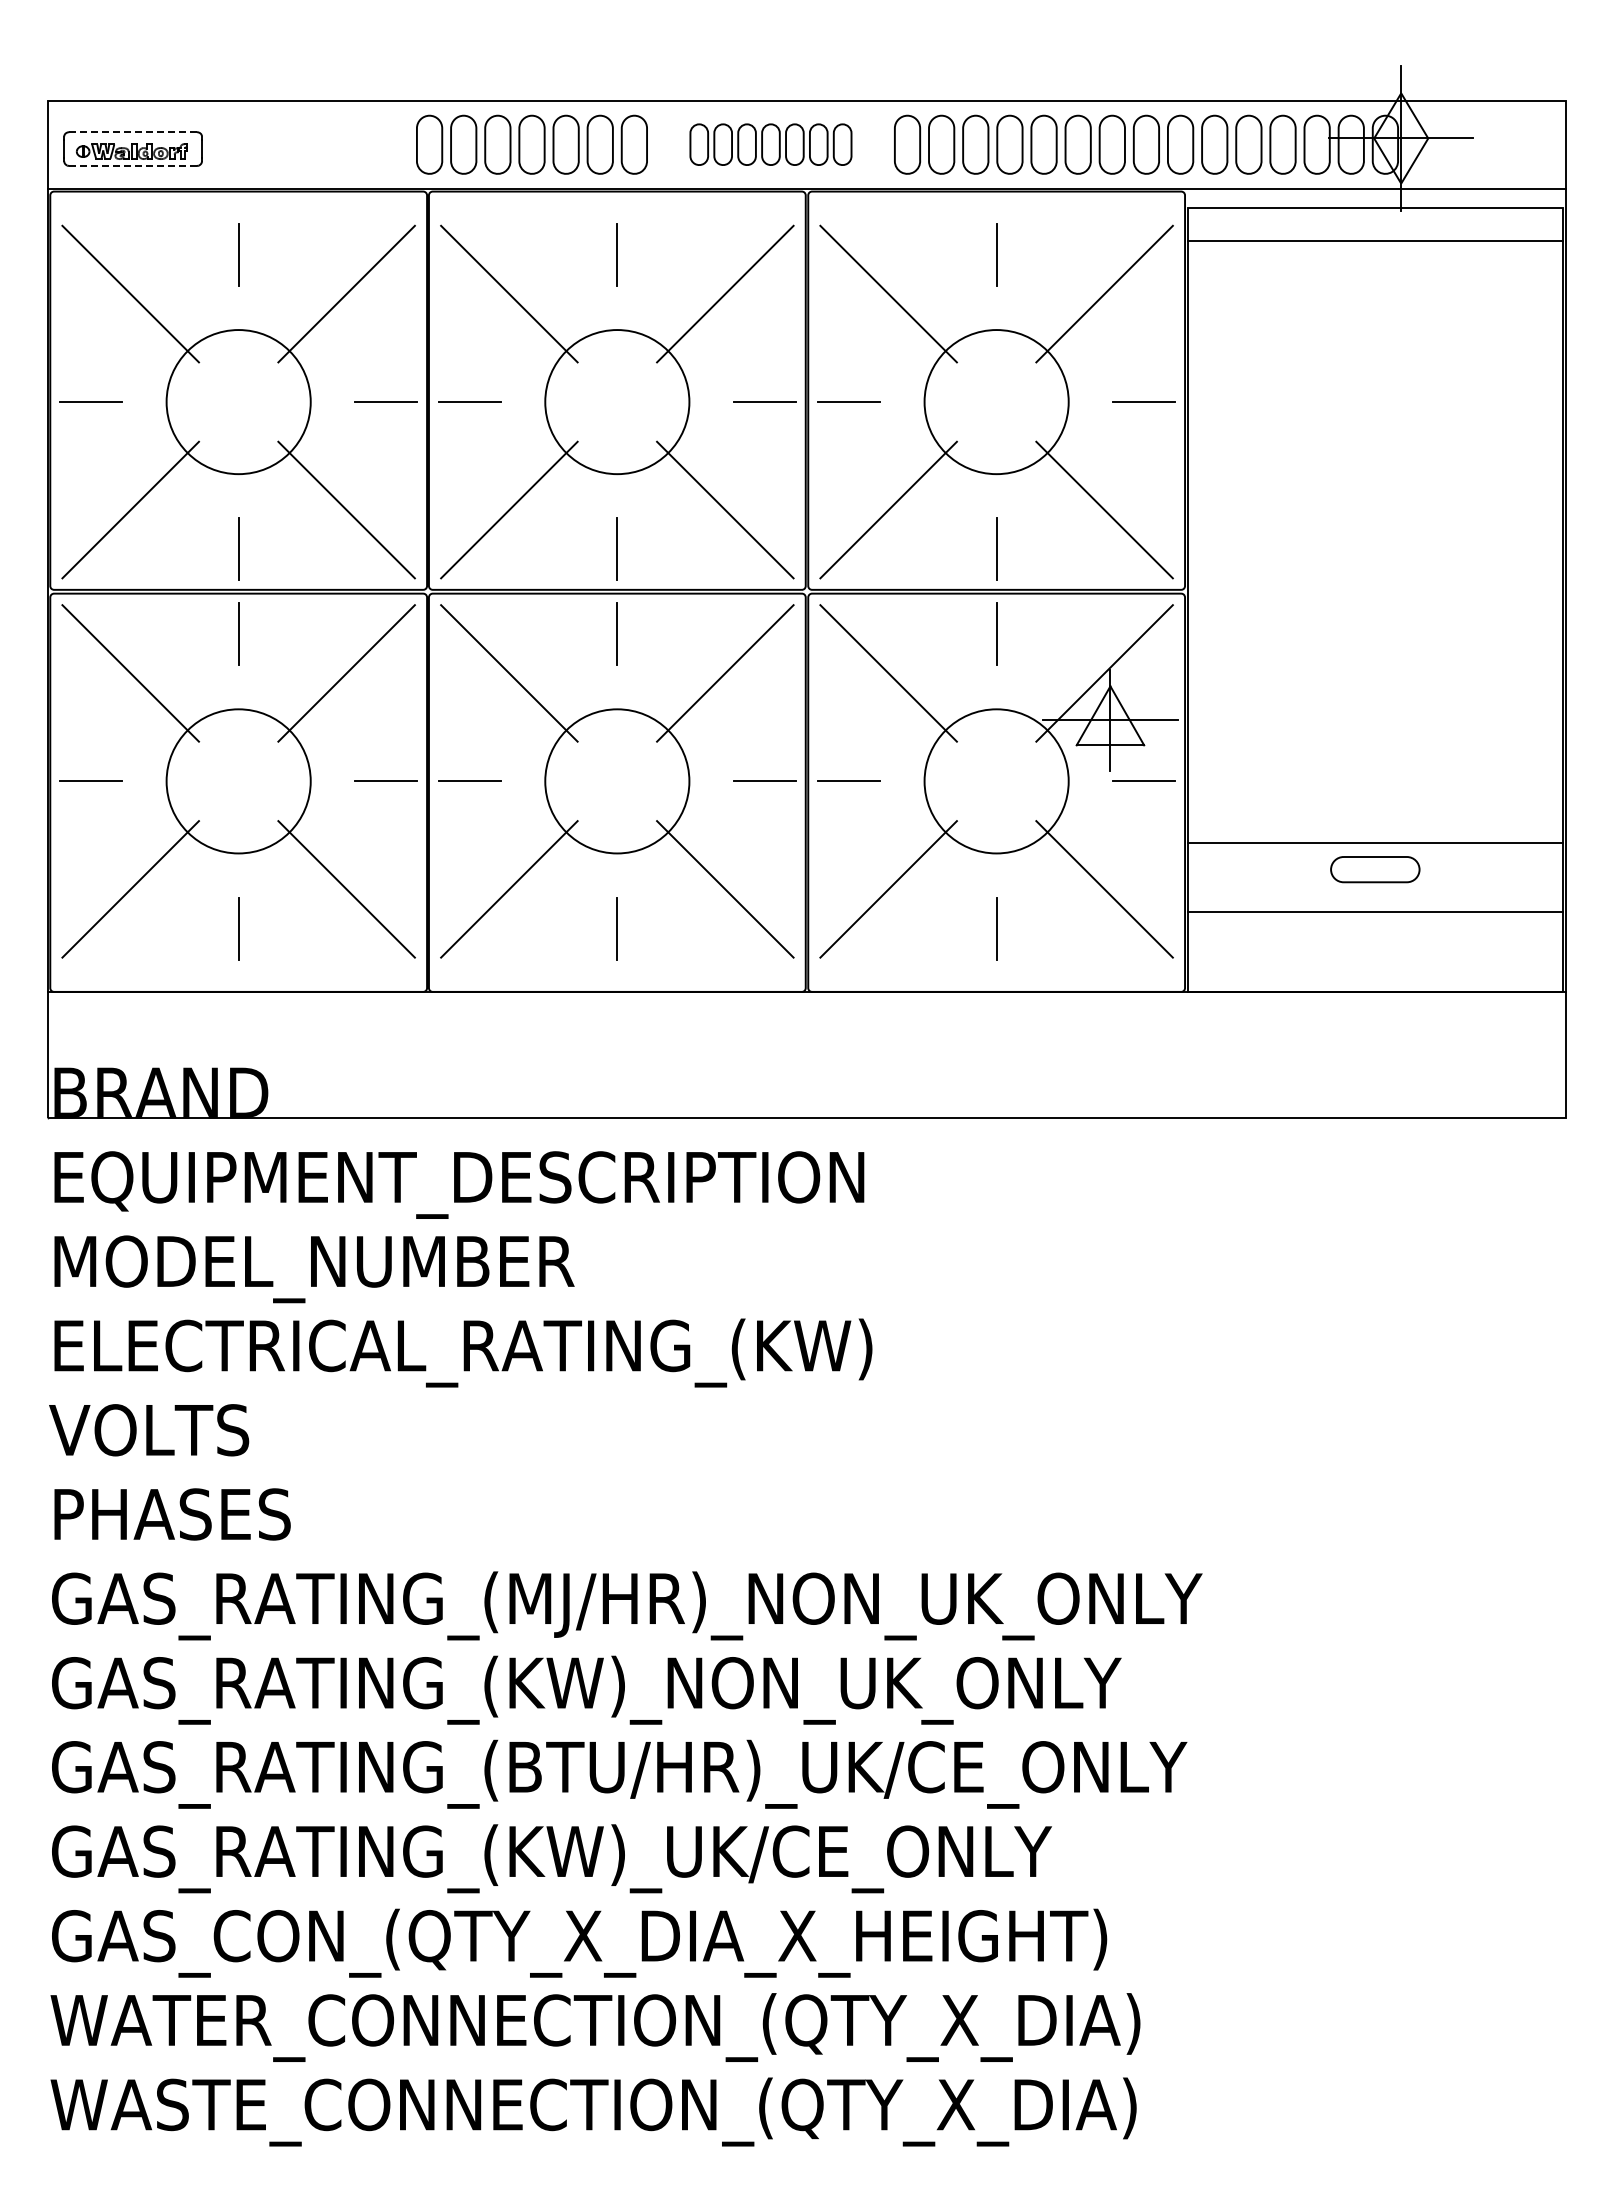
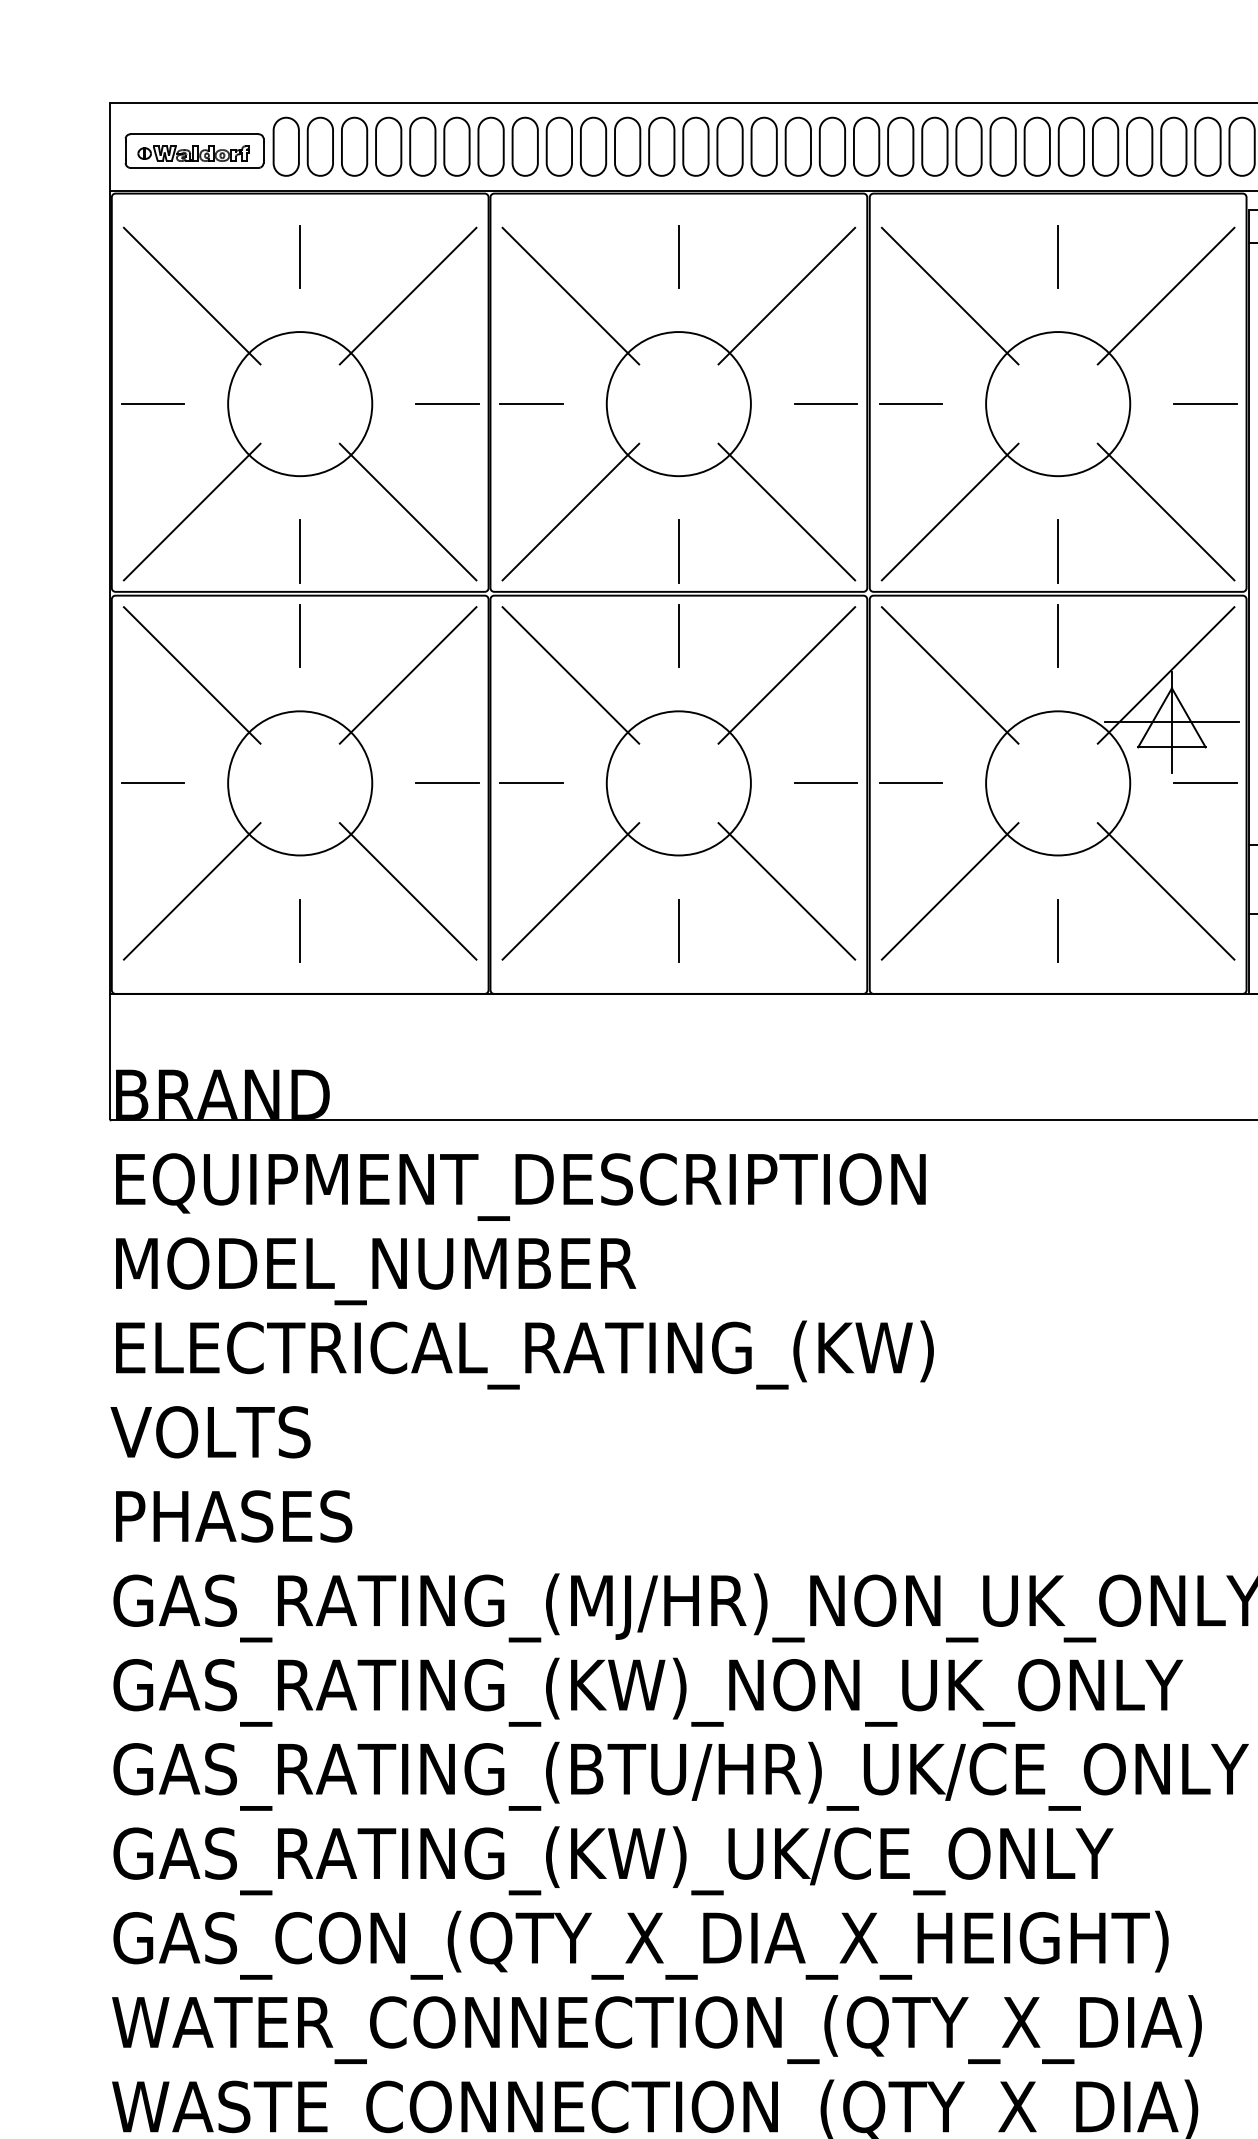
line: (133, 132) -> (195, 134), dashed -> solid
part: (309, 144) -> (371, 146), added
part: (770, 144) -> (832, 146), size x1.43
line: (133, 165) -> (195, 167), dashed -> solid

